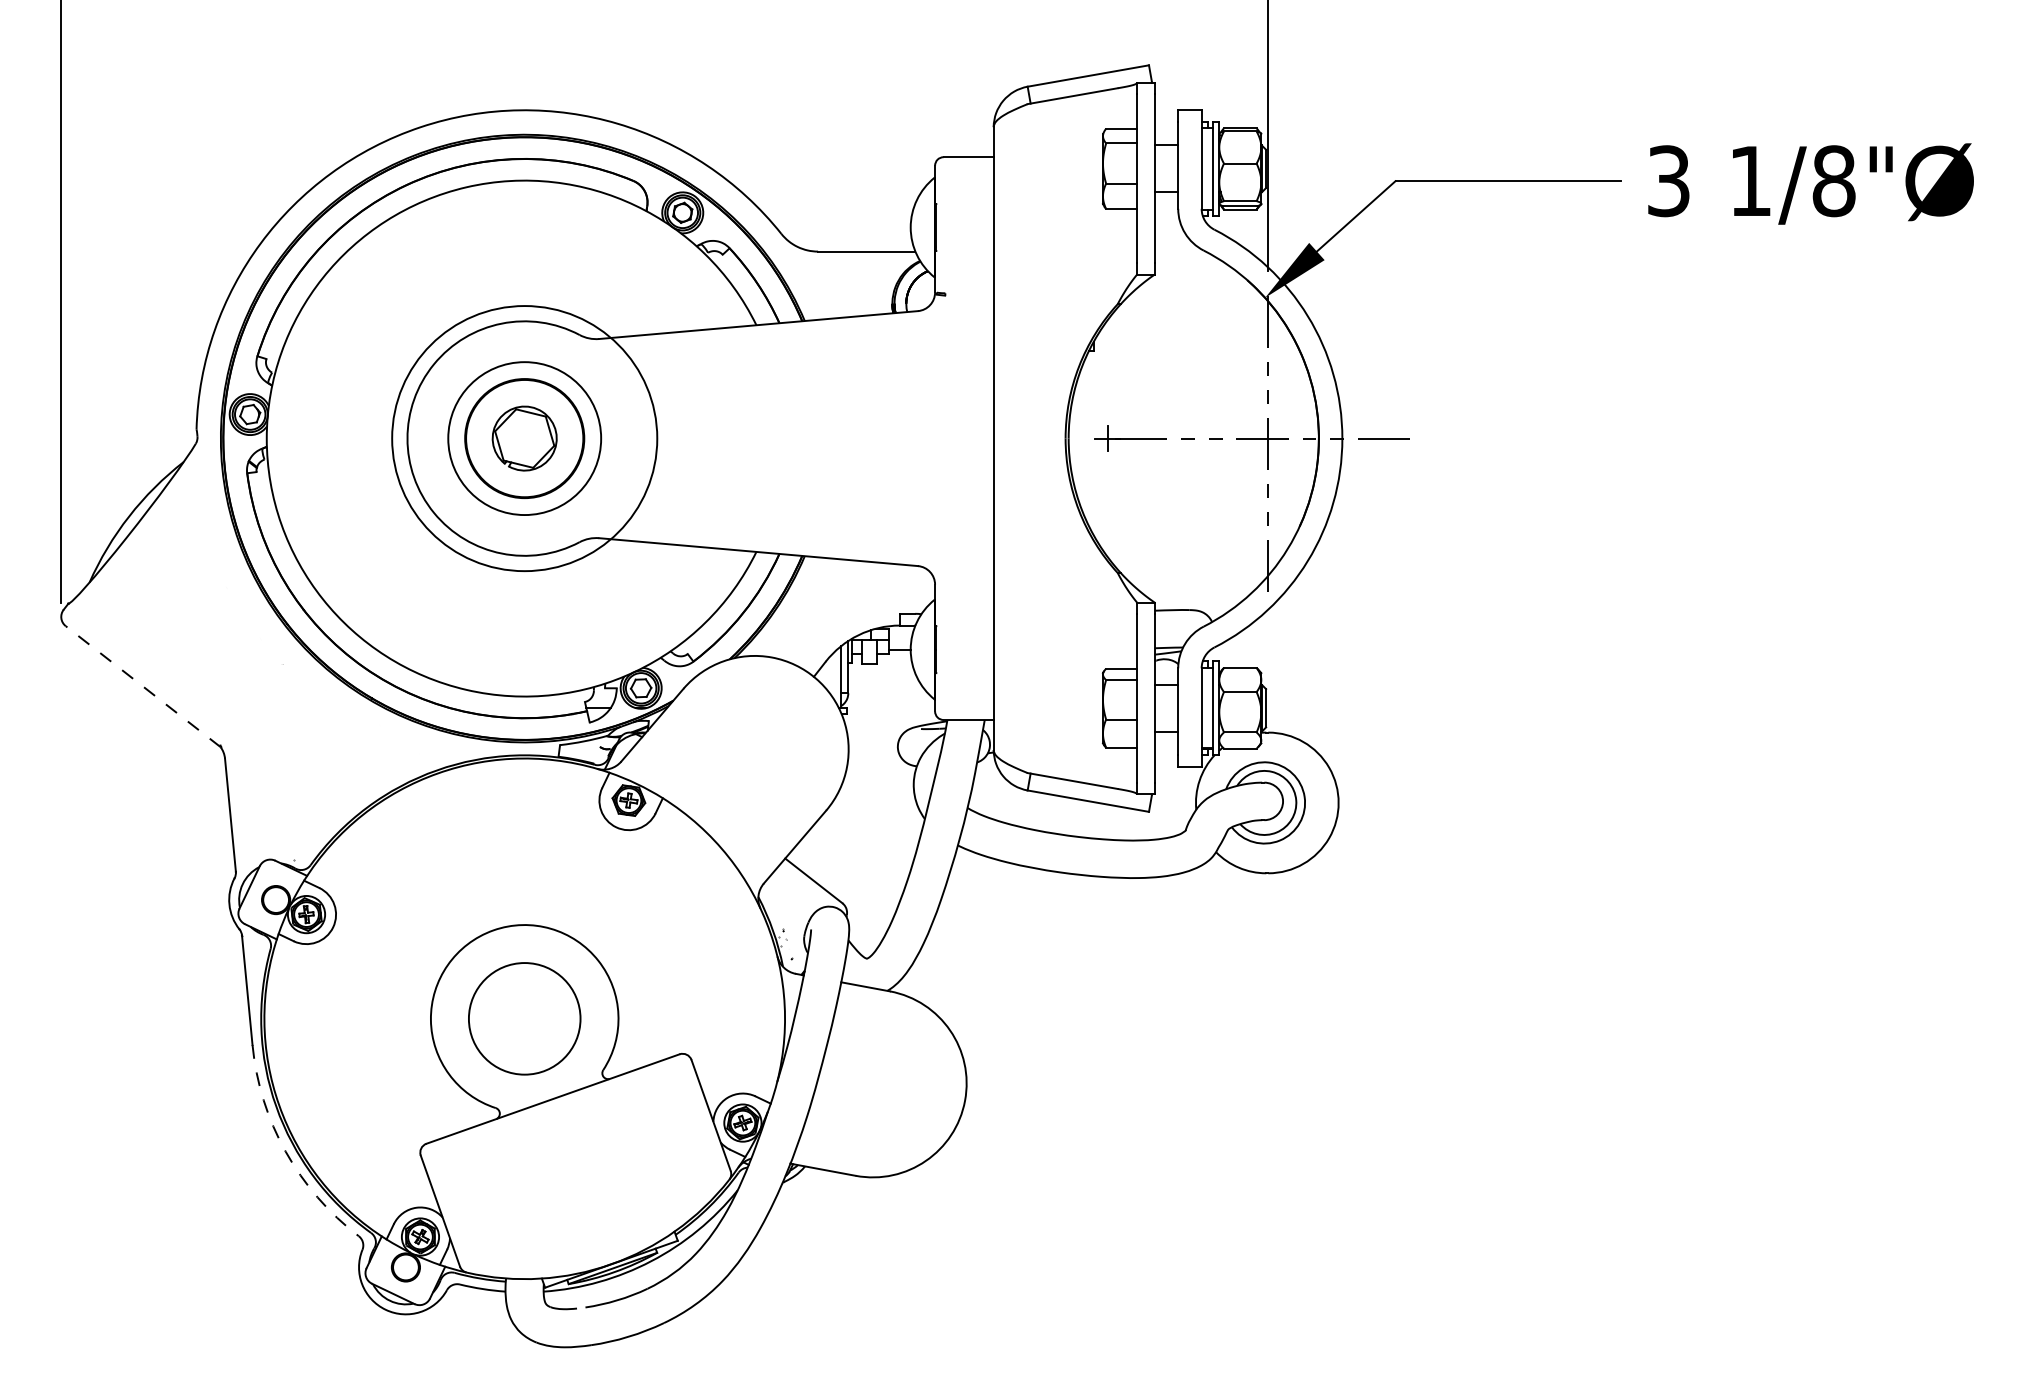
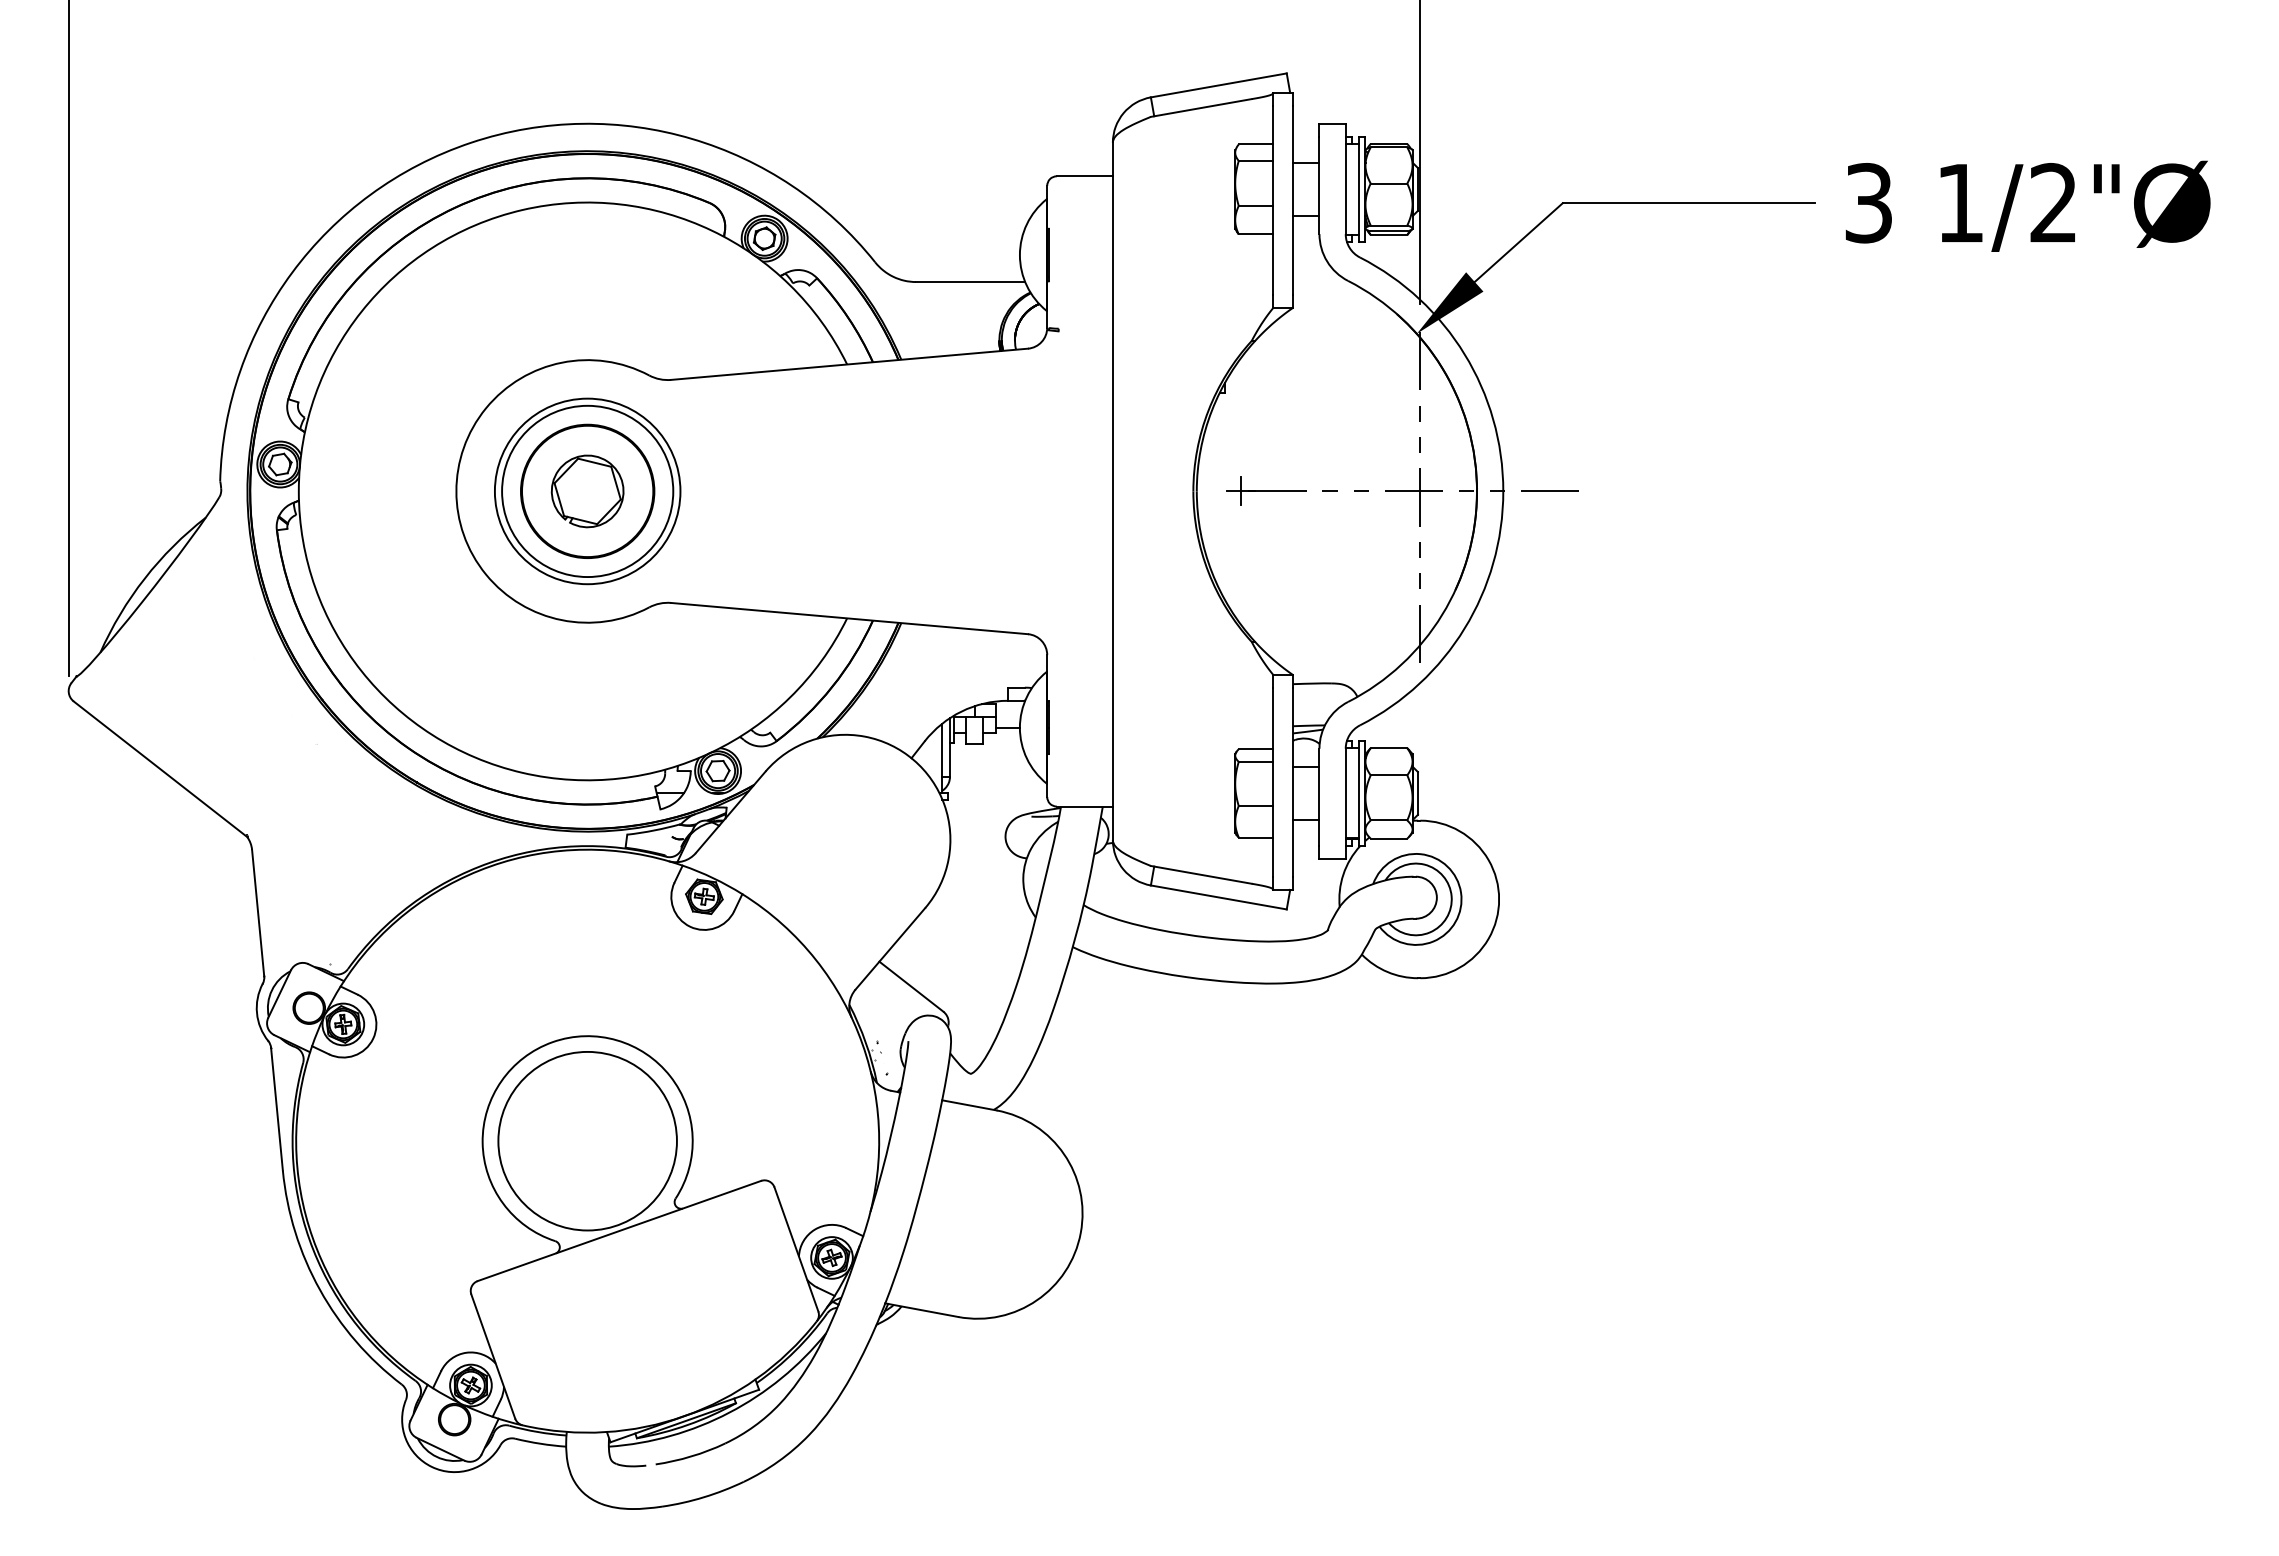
text: (1834, 181) -> (2054, 203), 1/8" -> 1/2"
circle: (524, 438) -> (587, 491), size x0.62
line: (143, 686) -> (160, 768), dashed -> solid
circle: (524, 1018) -> (587, 1140), size x1.43
arc: (285, 1151) -> (319, 1289), dashed -> solid

